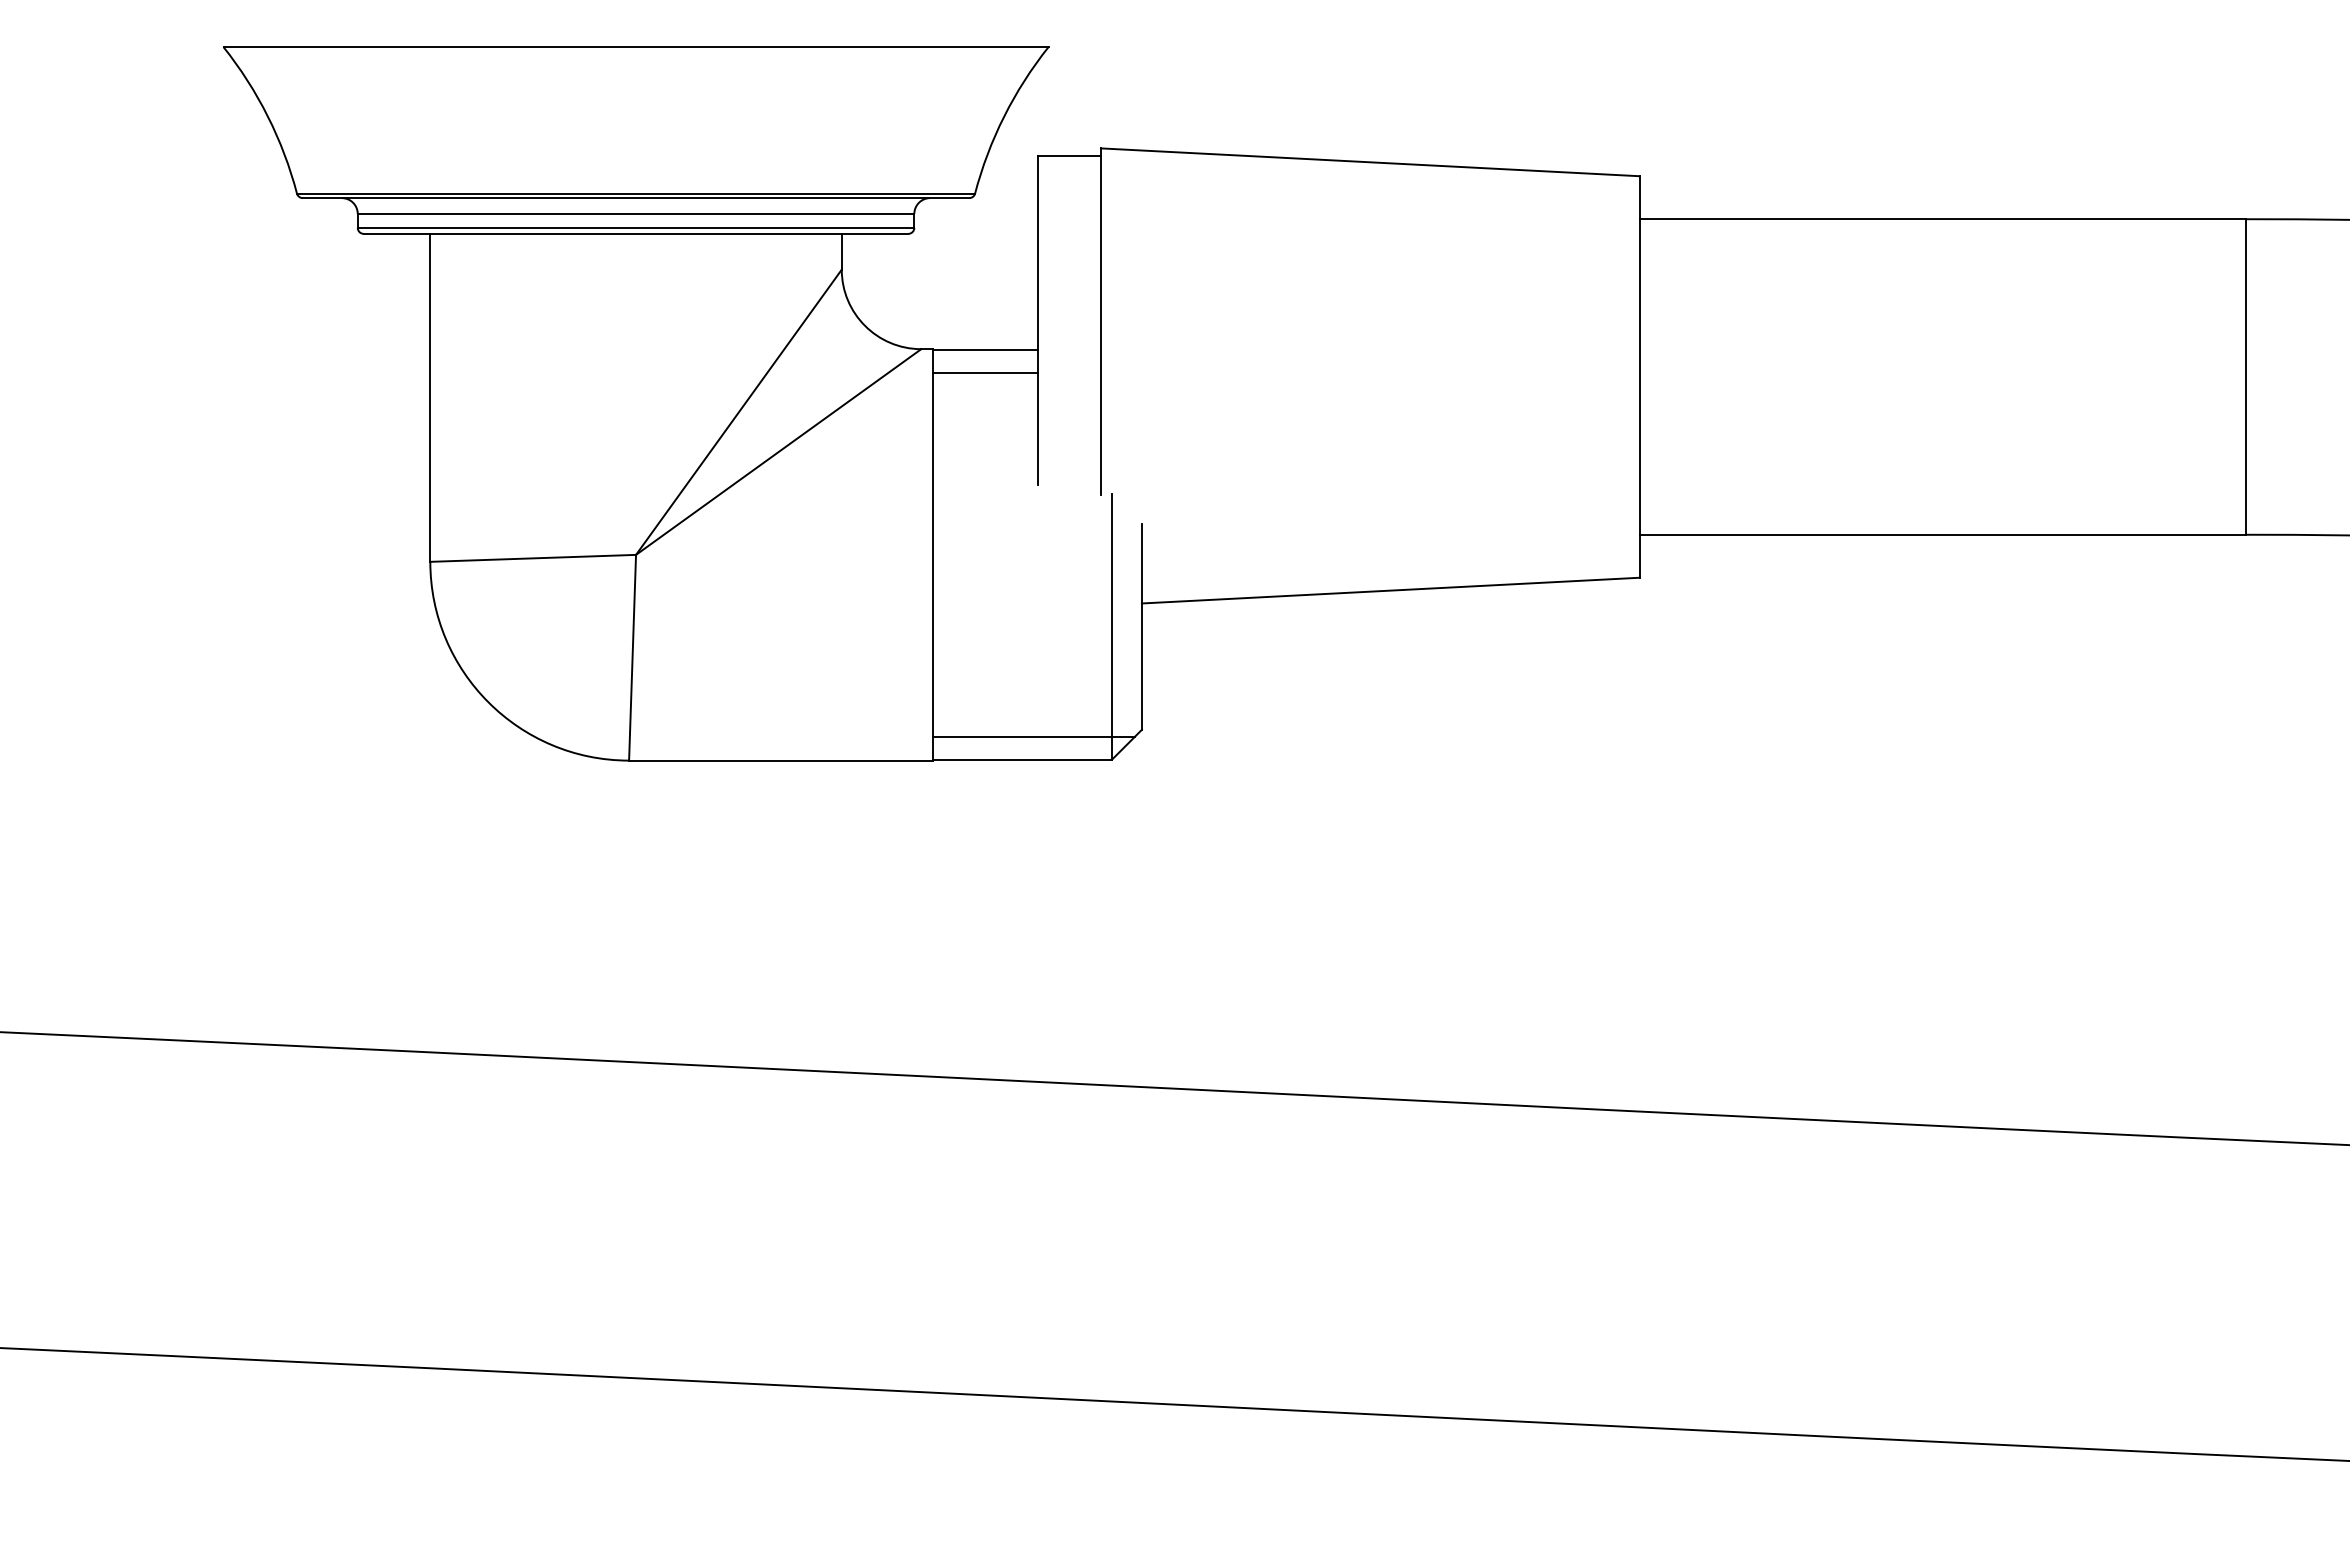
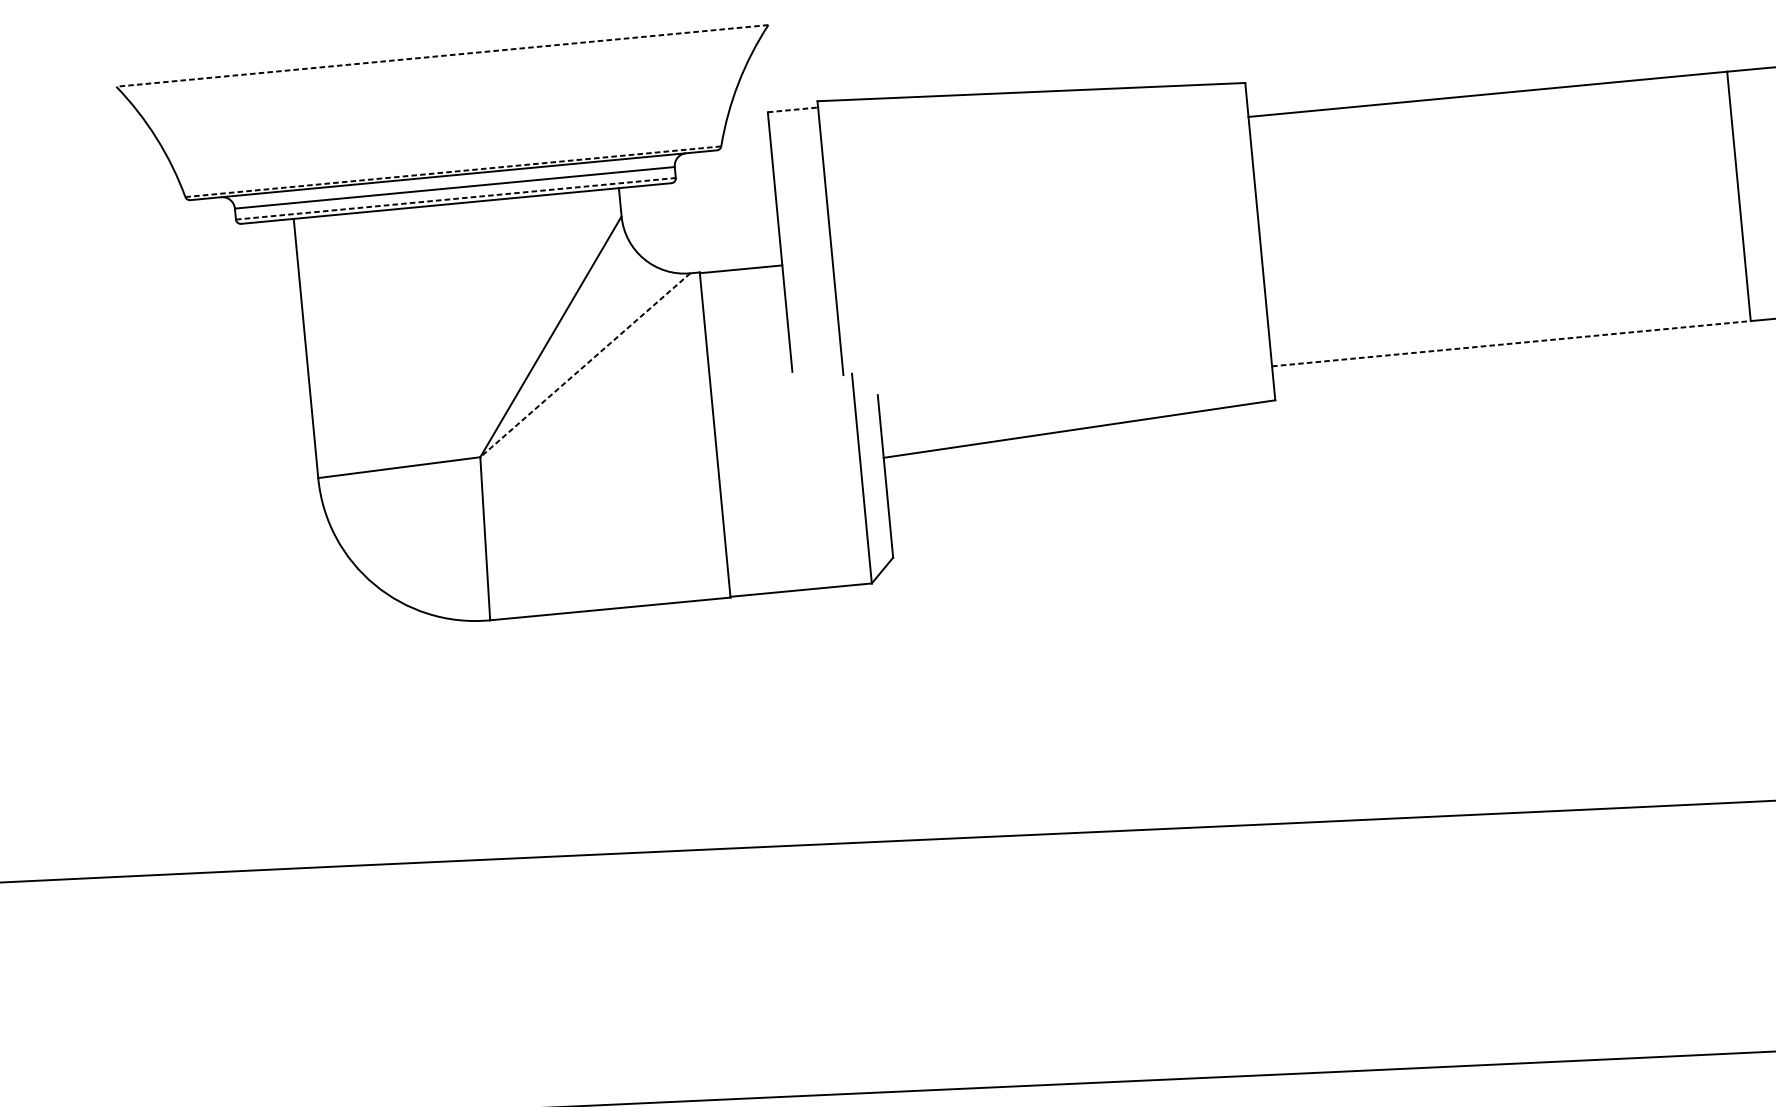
line: (636, 47) -> (442, 56), solid -> dashed
line: (1069, 156) -> (793, 110), solid -> dashed
line: (636, 193) -> (453, 171), solid -> dashed
line: (636, 227) -> (456, 198), solid -> dashed
line: (985, 373) -> (742, 287), removed
line: (778, 452) -> (585, 365), solid -> dashed
line: (1942, 534) -> (1511, 343), solid -> dashed
line: (1034, 736) -> (808, 570), removed

